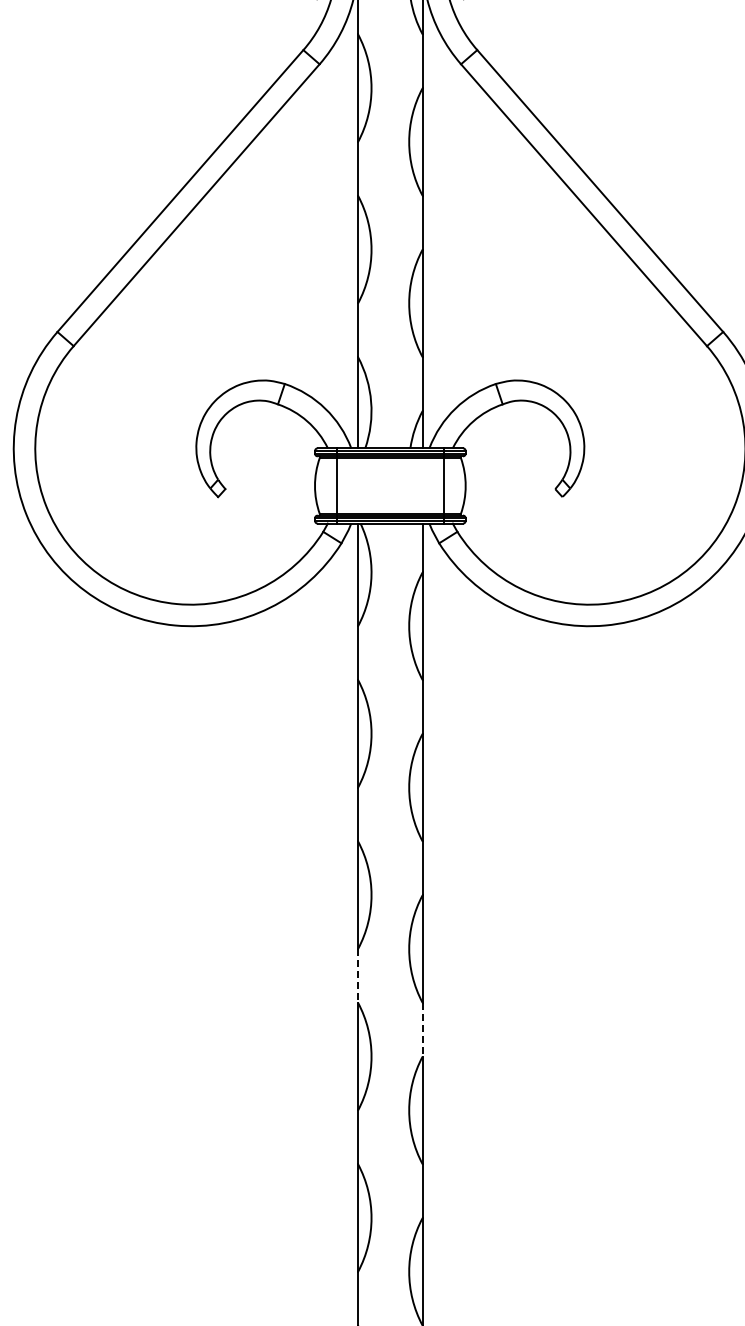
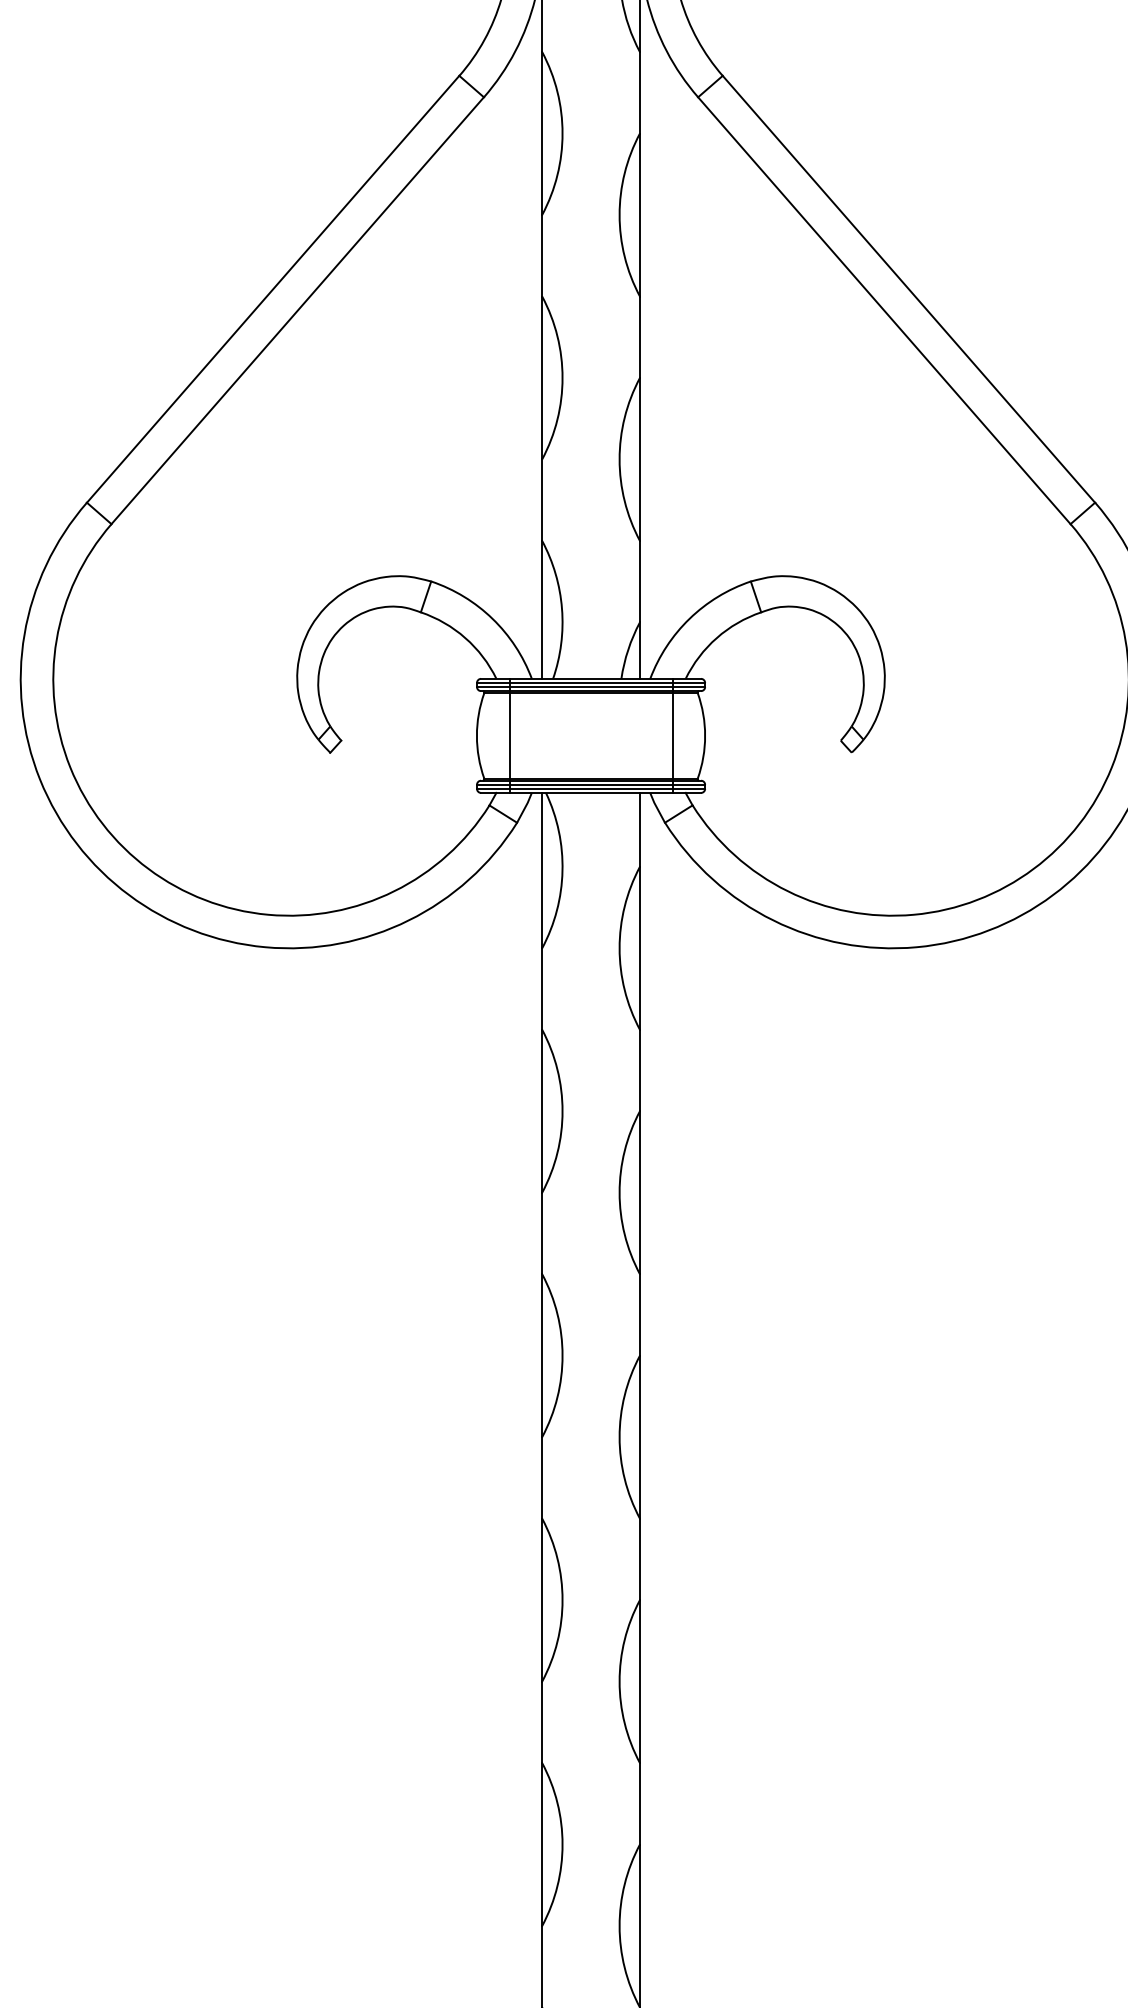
line: (358, 975) -> (542, 1477), dashed -> solid
line: (422, 1029) -> (639, 1559), dashed -> solid

